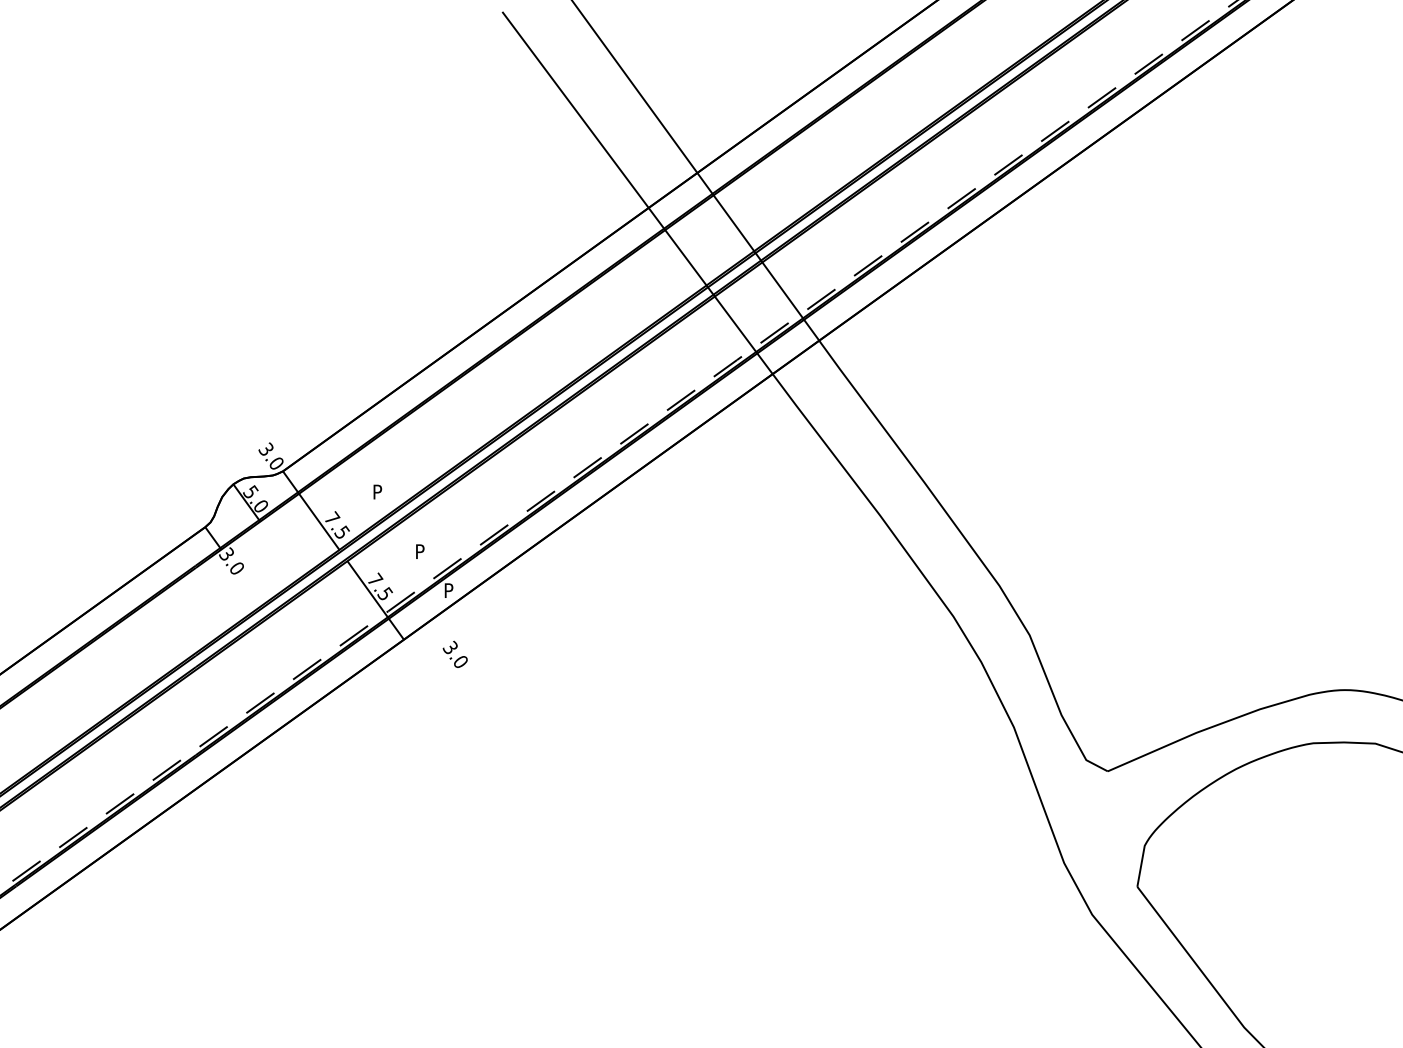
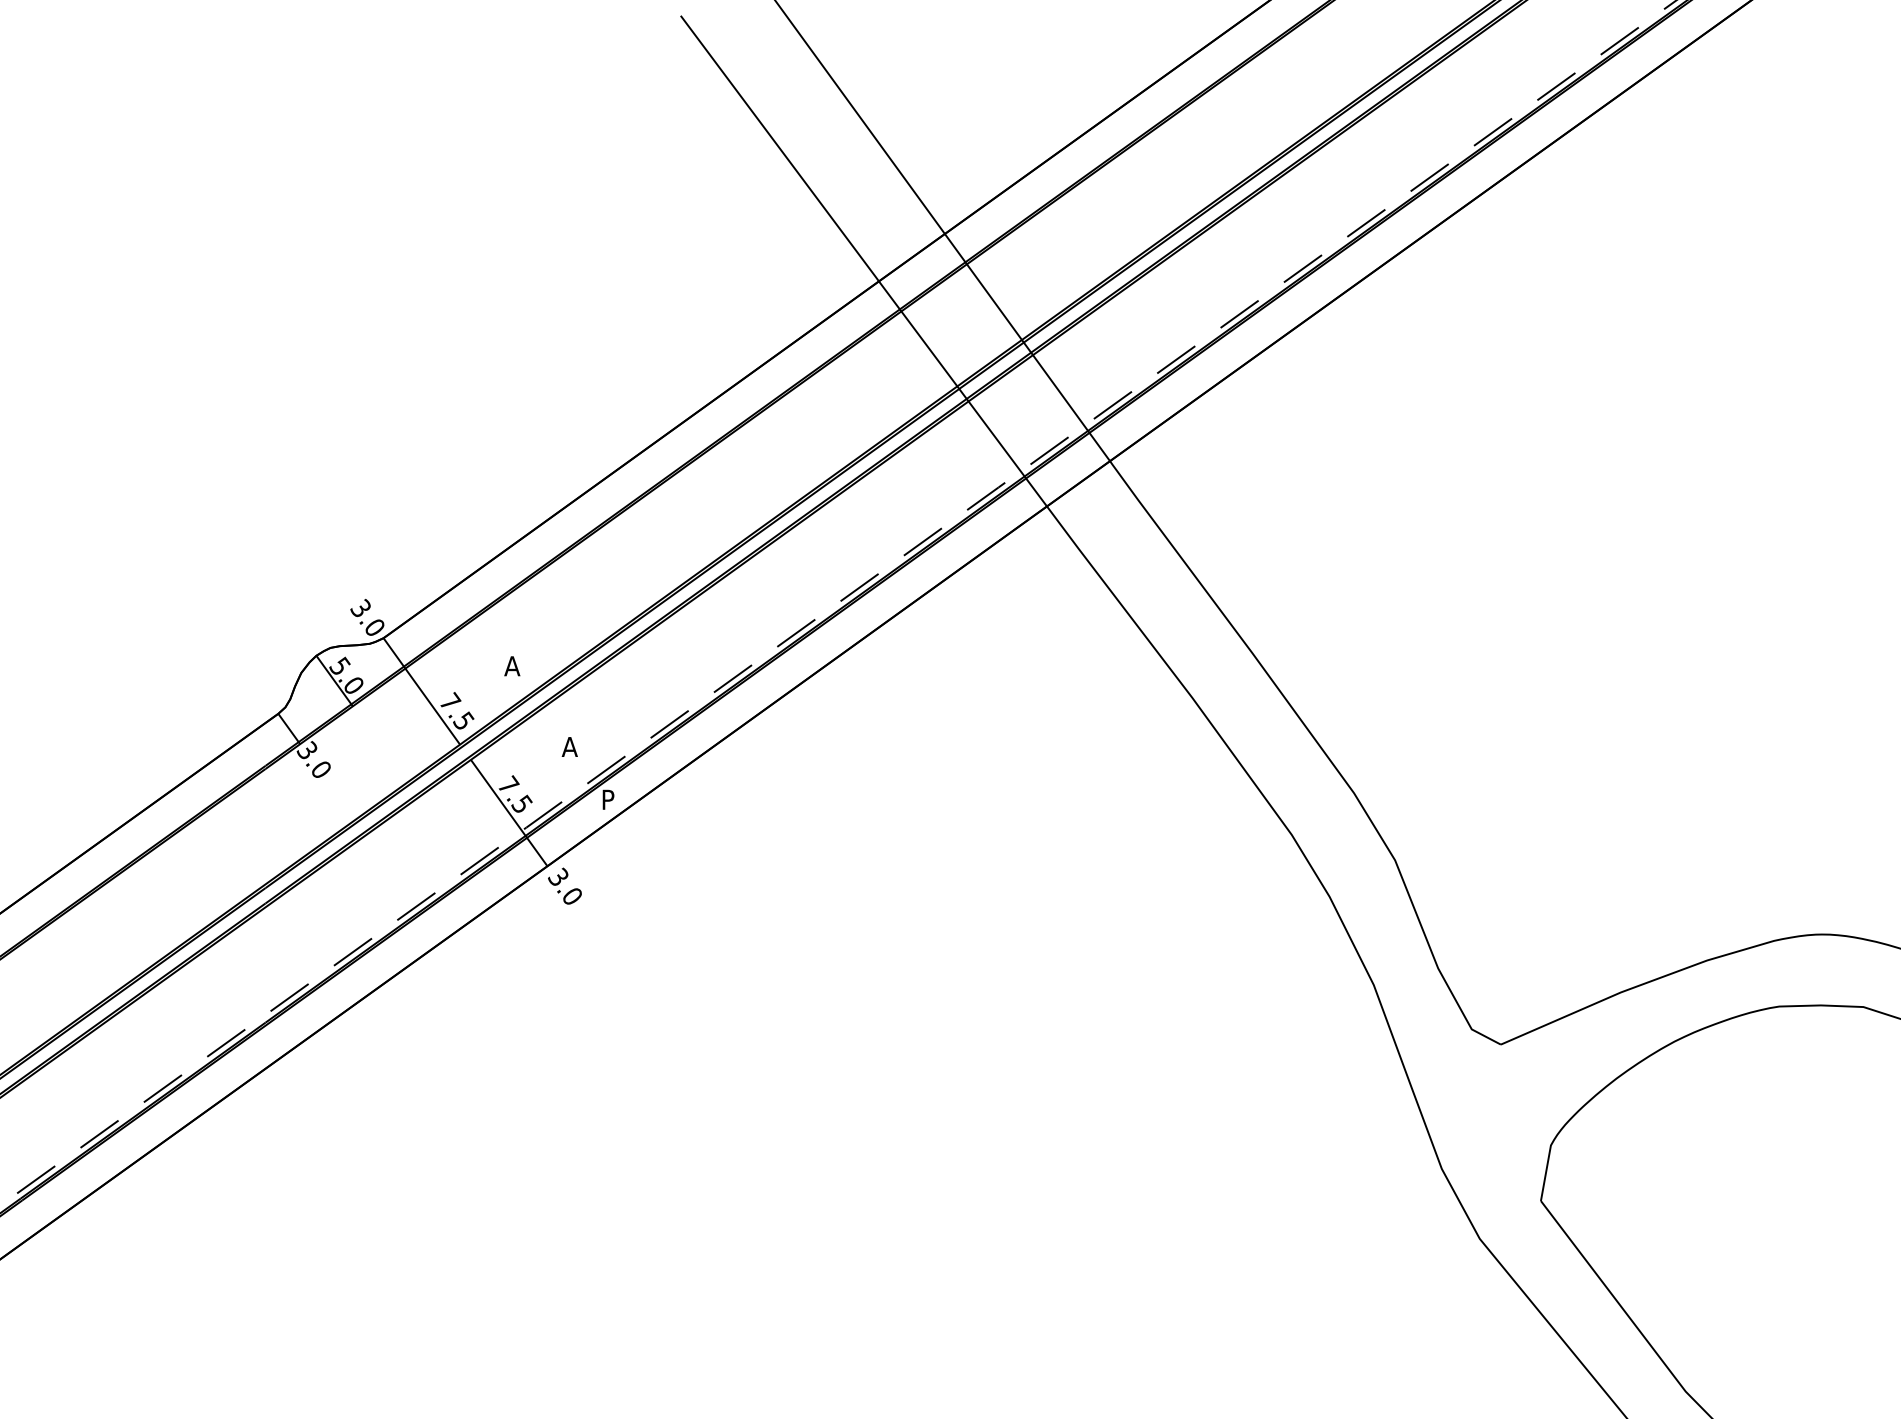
text: (378, 492) -> (512, 666), P -> A
text: (420, 551) -> (569, 746), P -> A
text: (454, 653) -> (564, 885), moved

